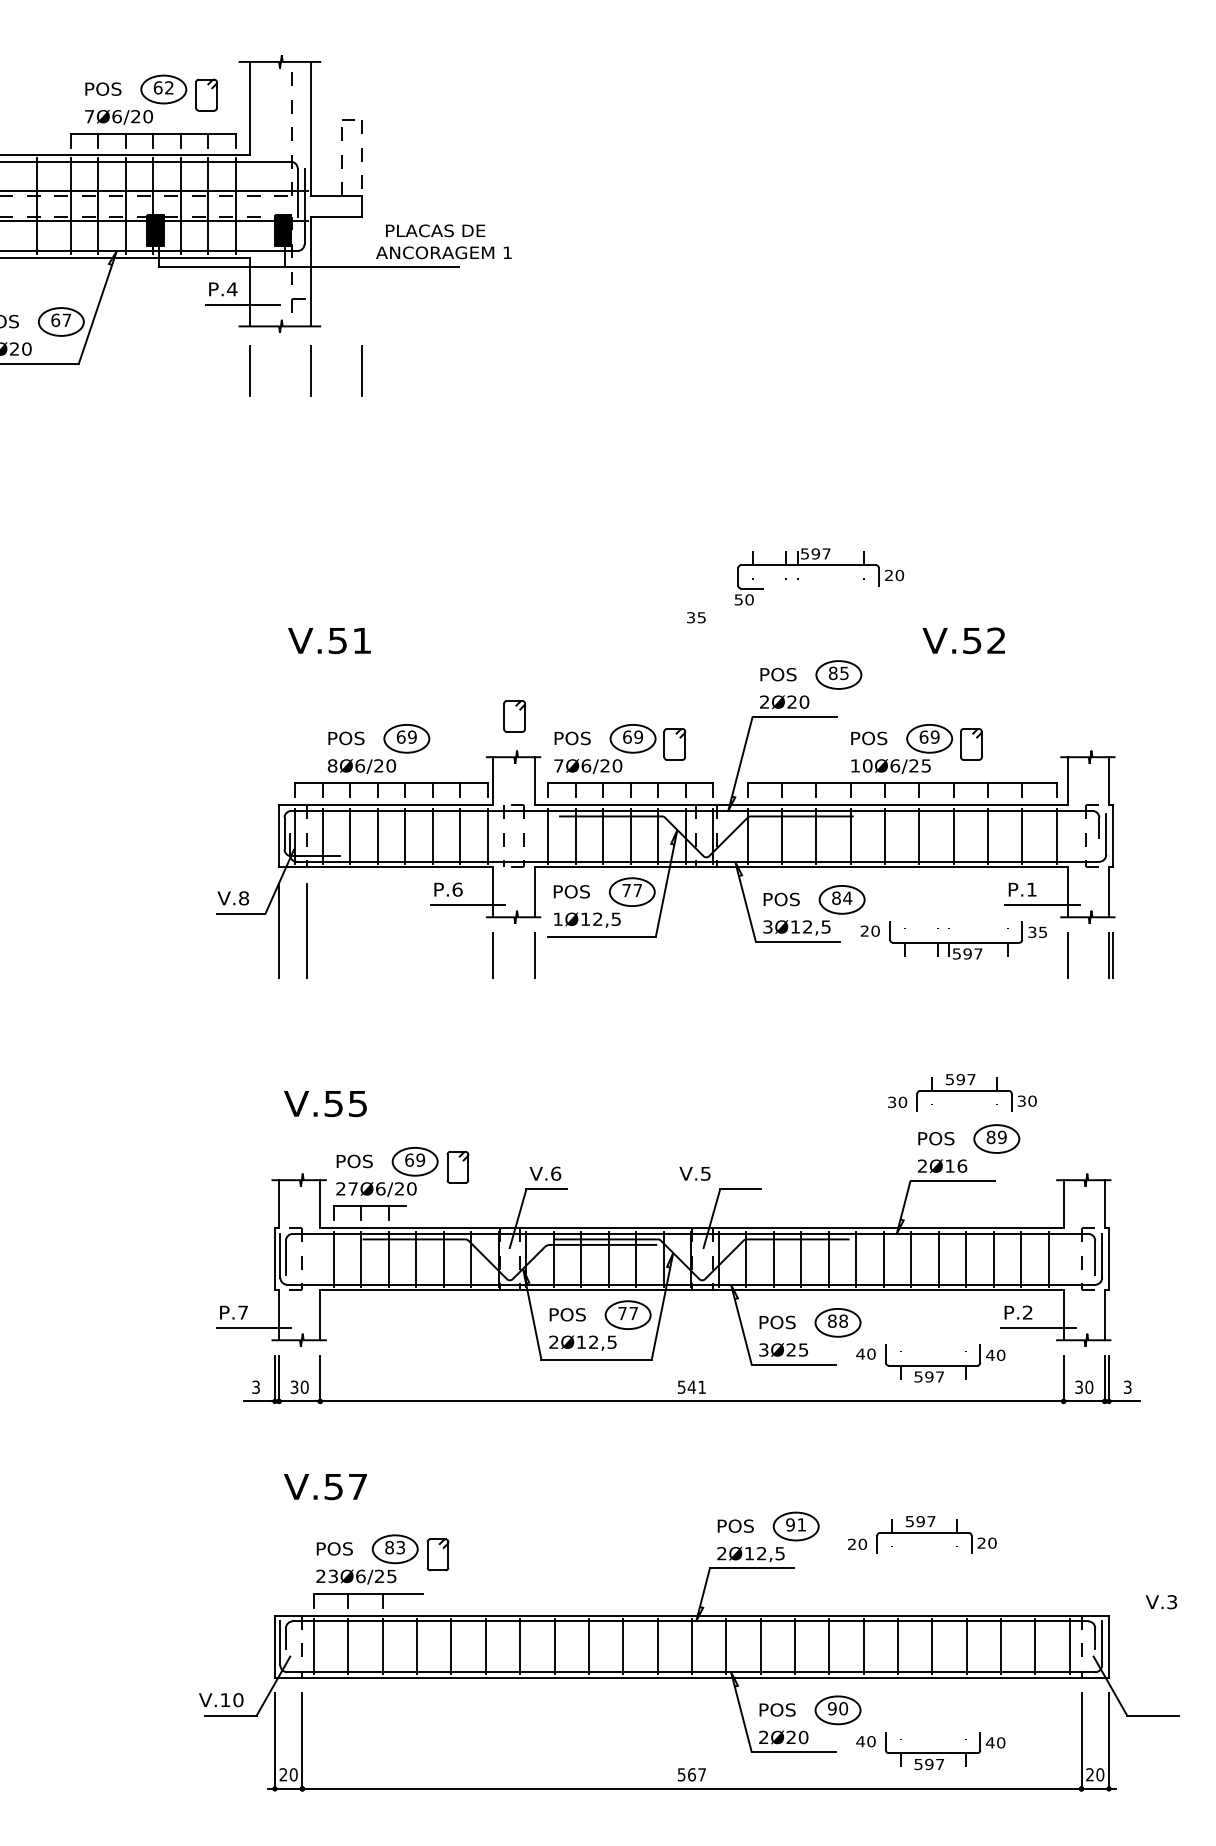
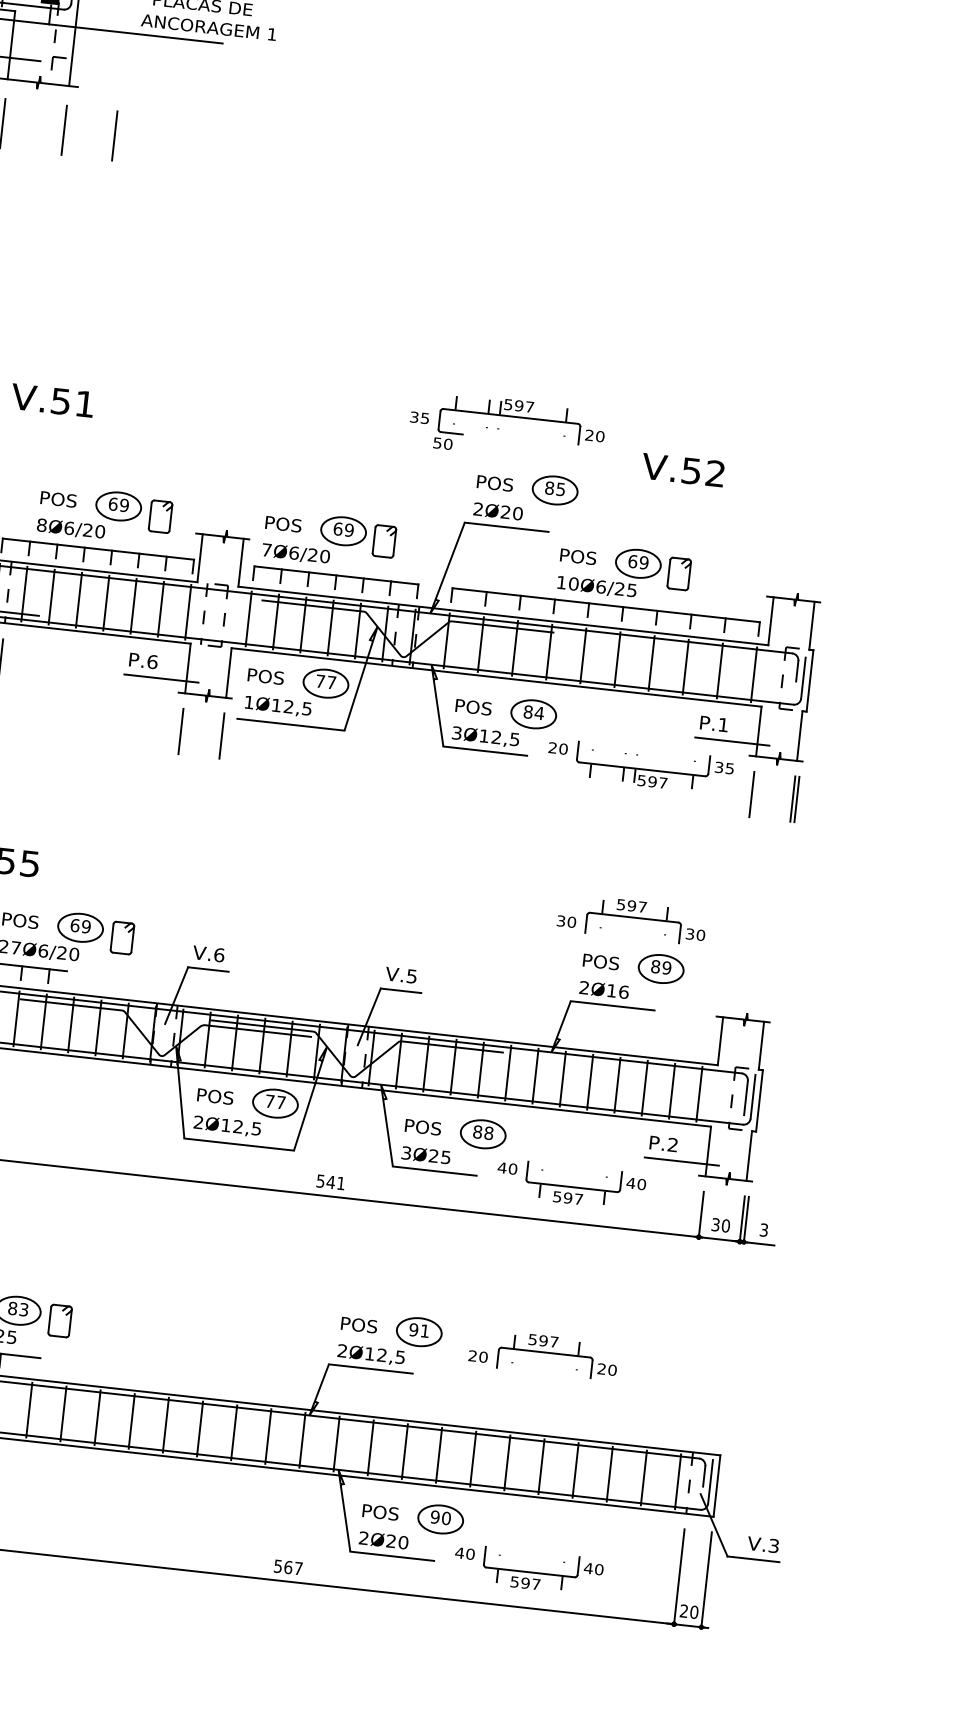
part: (819, 565) -> (521, 417), moved
part: (514, 716) -> (160, 516), moved
text: (694, 1173) -> (400, 974), moved
text: (1160, 1602) -> (762, 1545), moved

